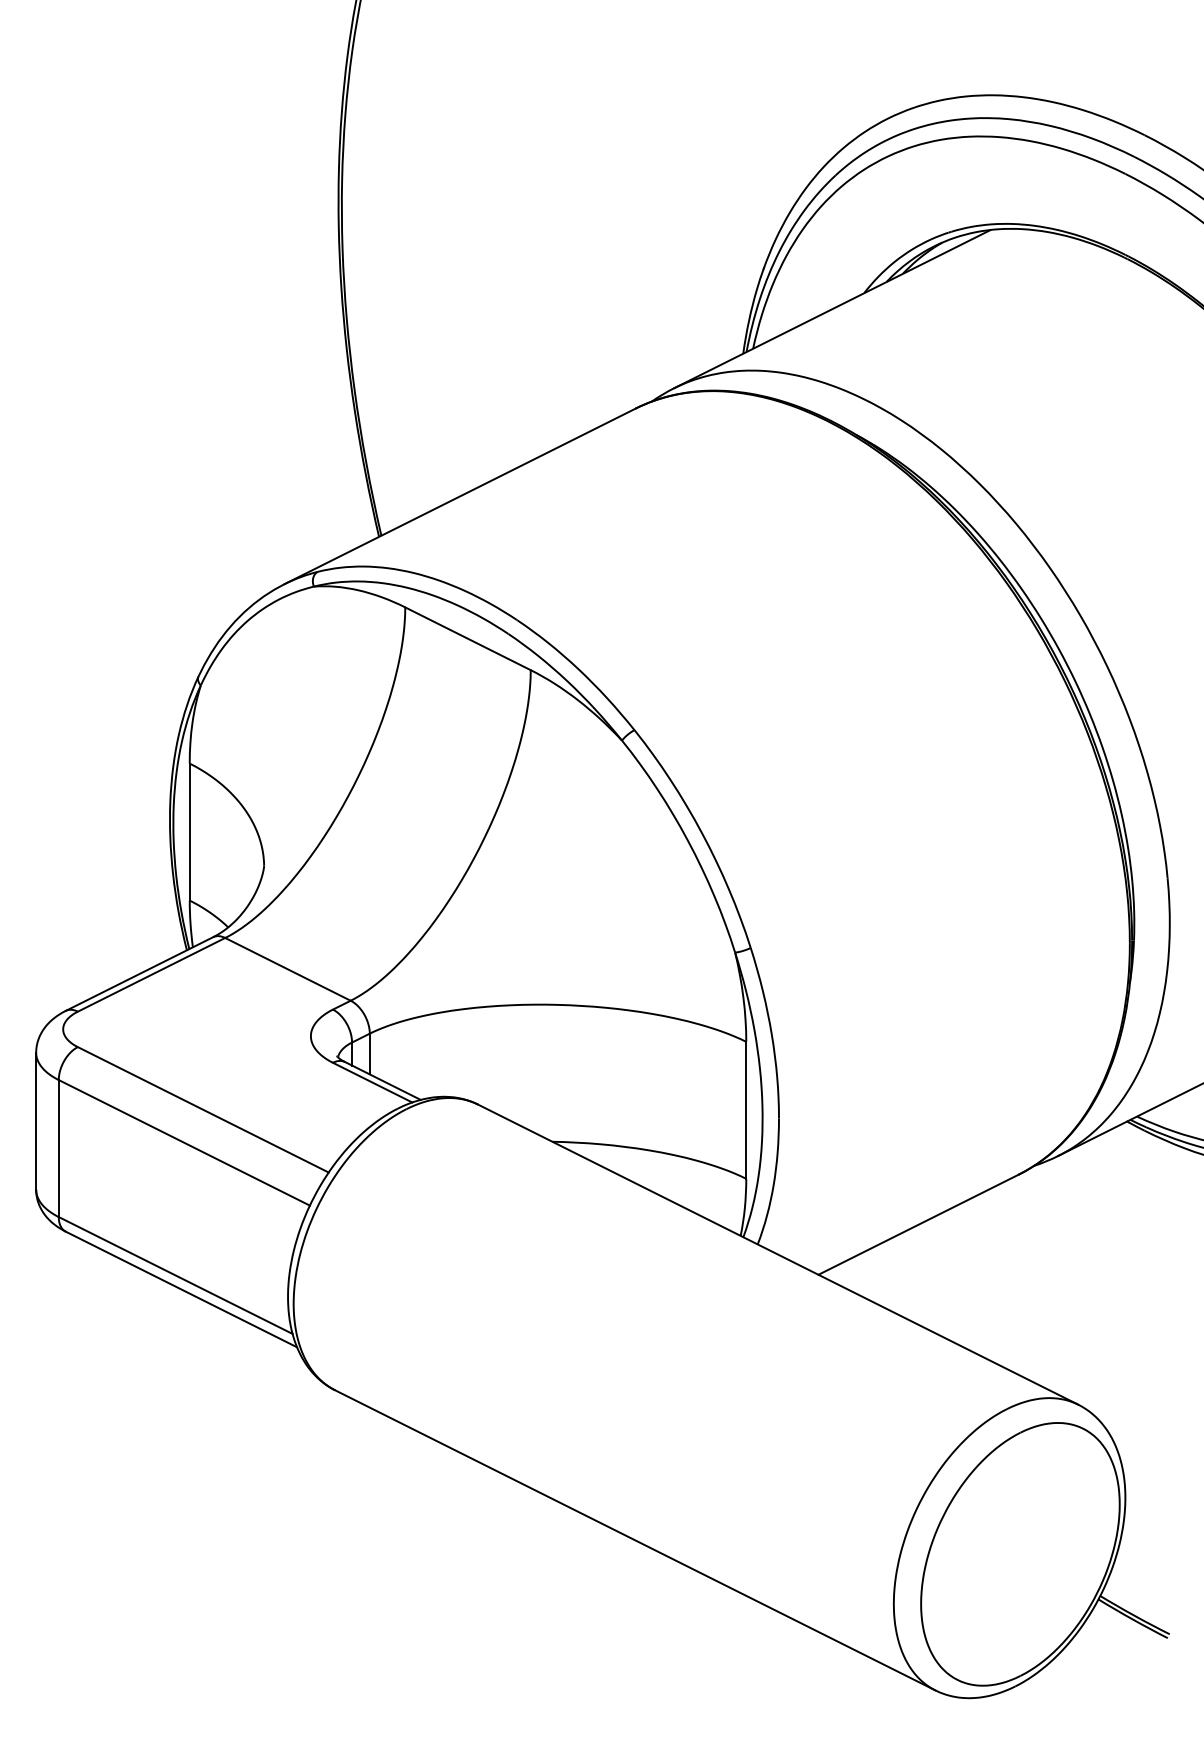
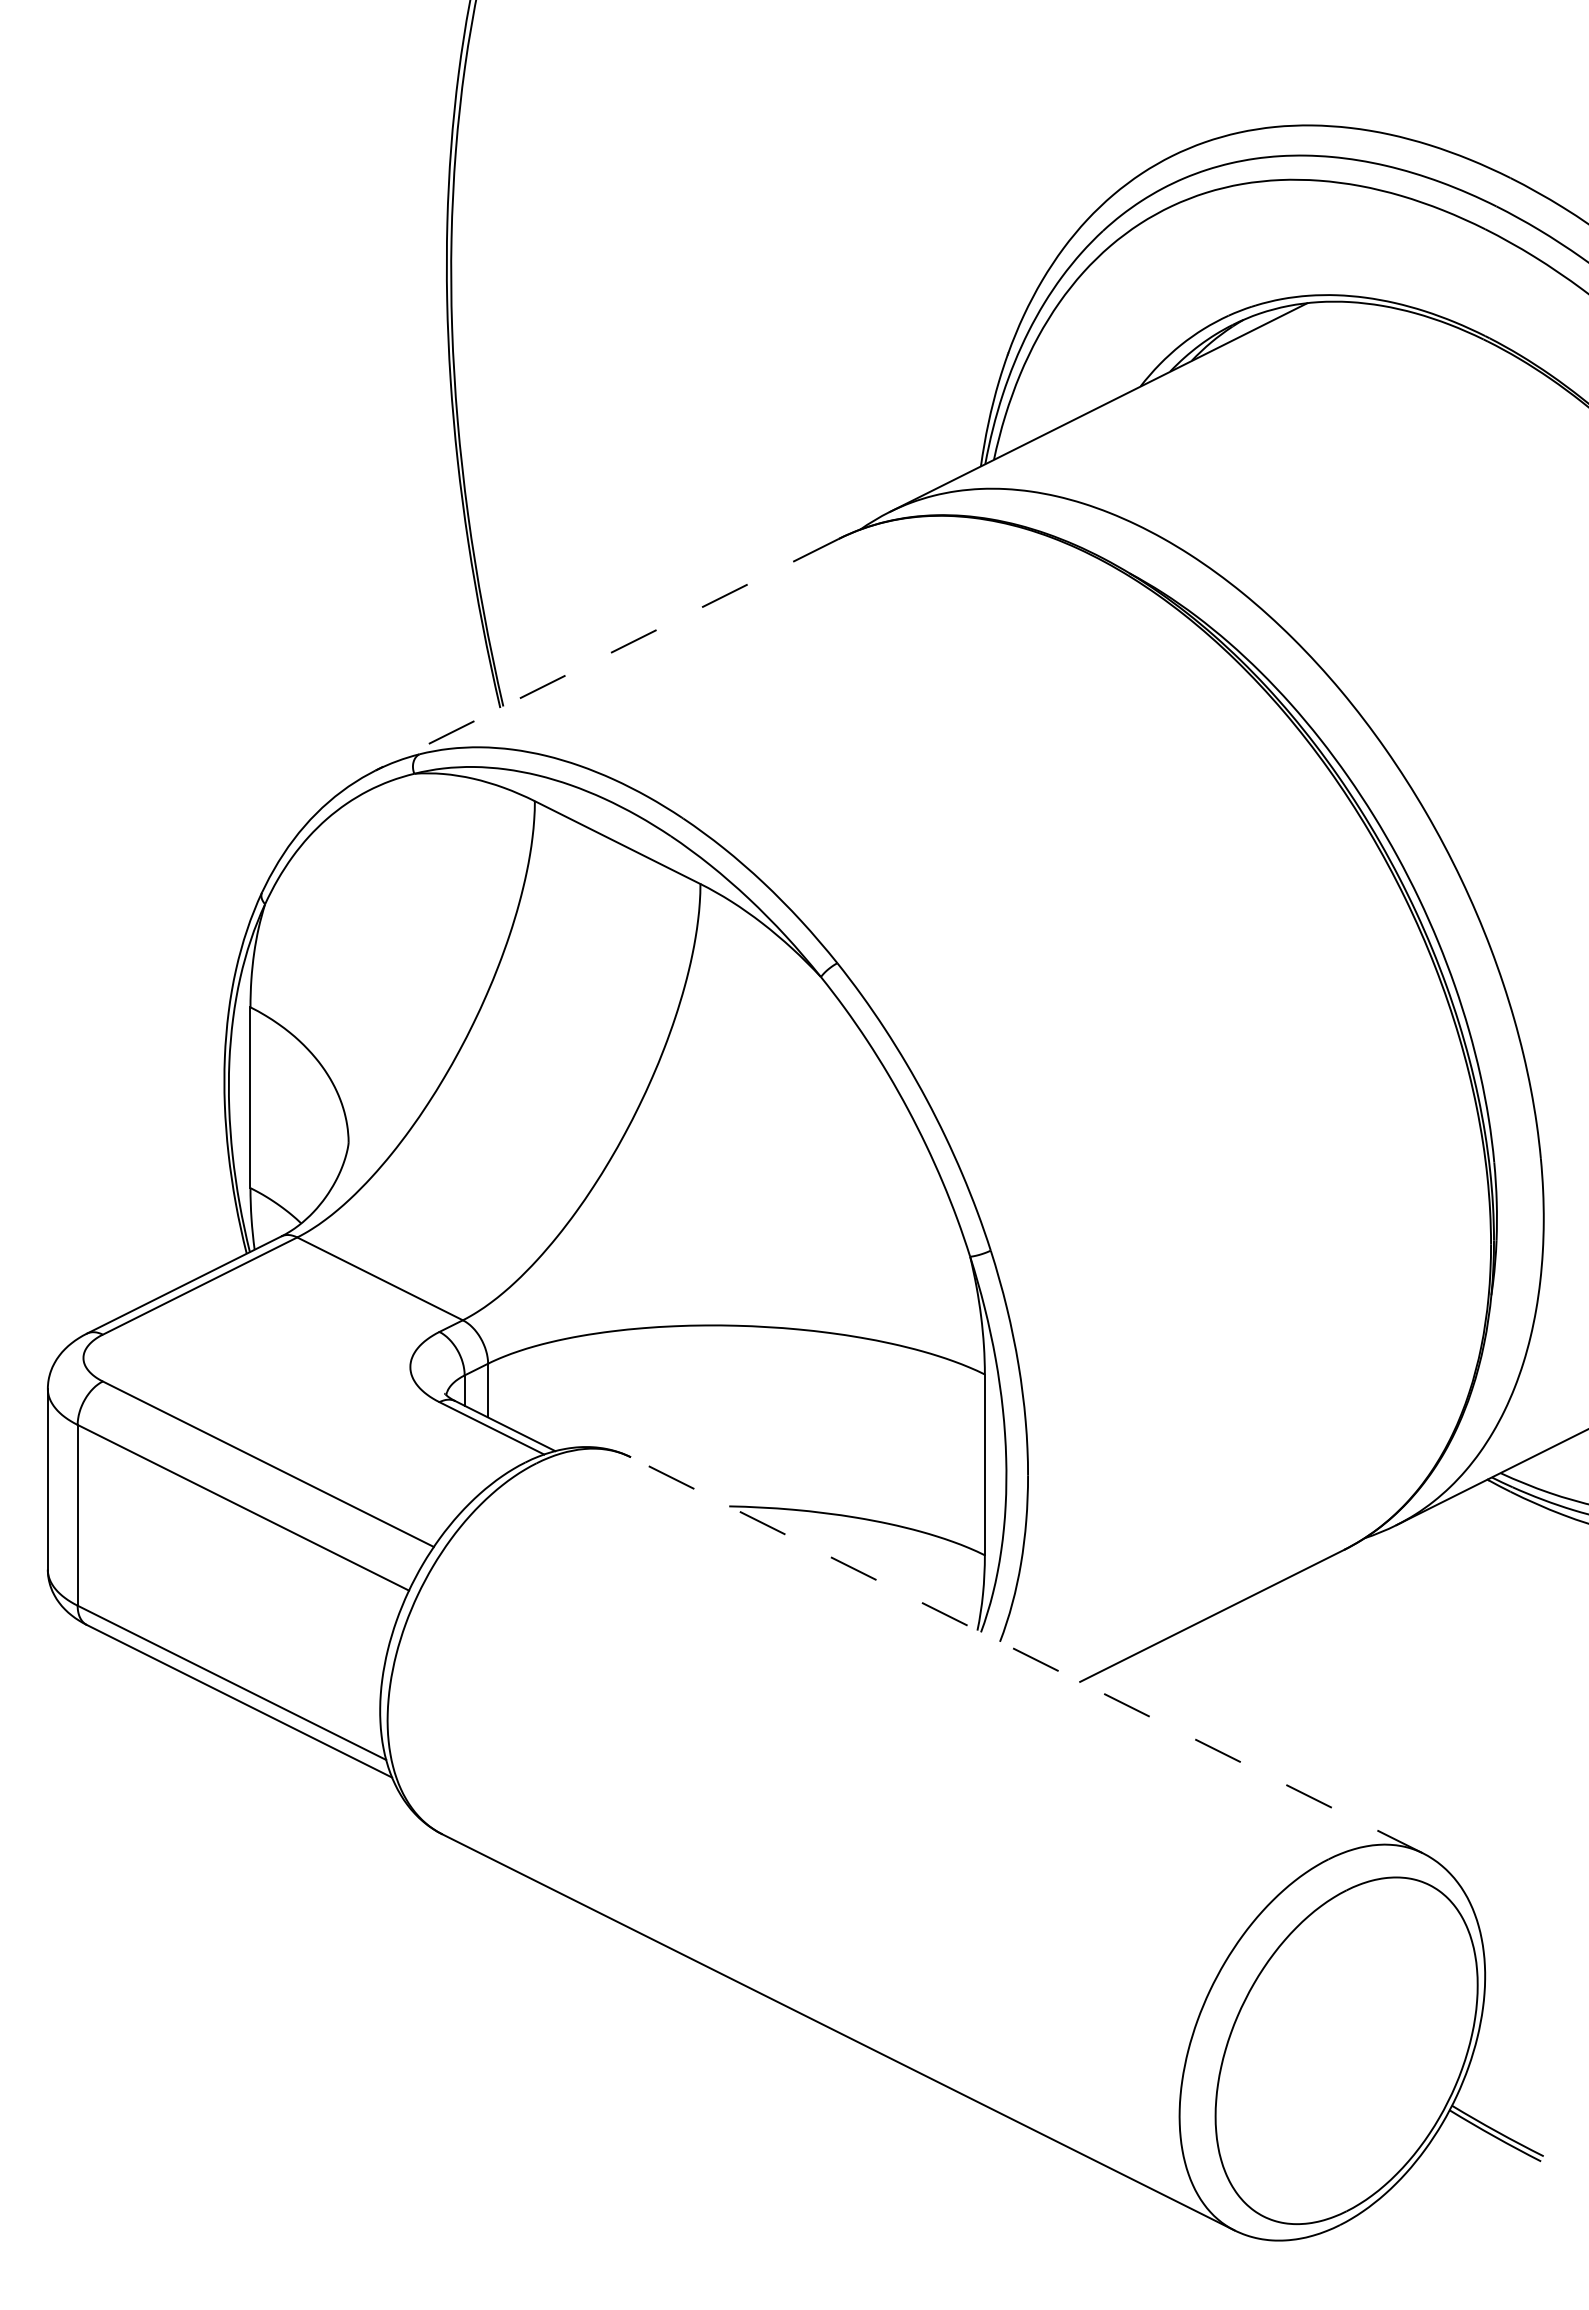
line: (460, 496) -> (607, 654), solid -> dashed
line: (777, 1254) -> (1026, 1655), solid -> dashed

